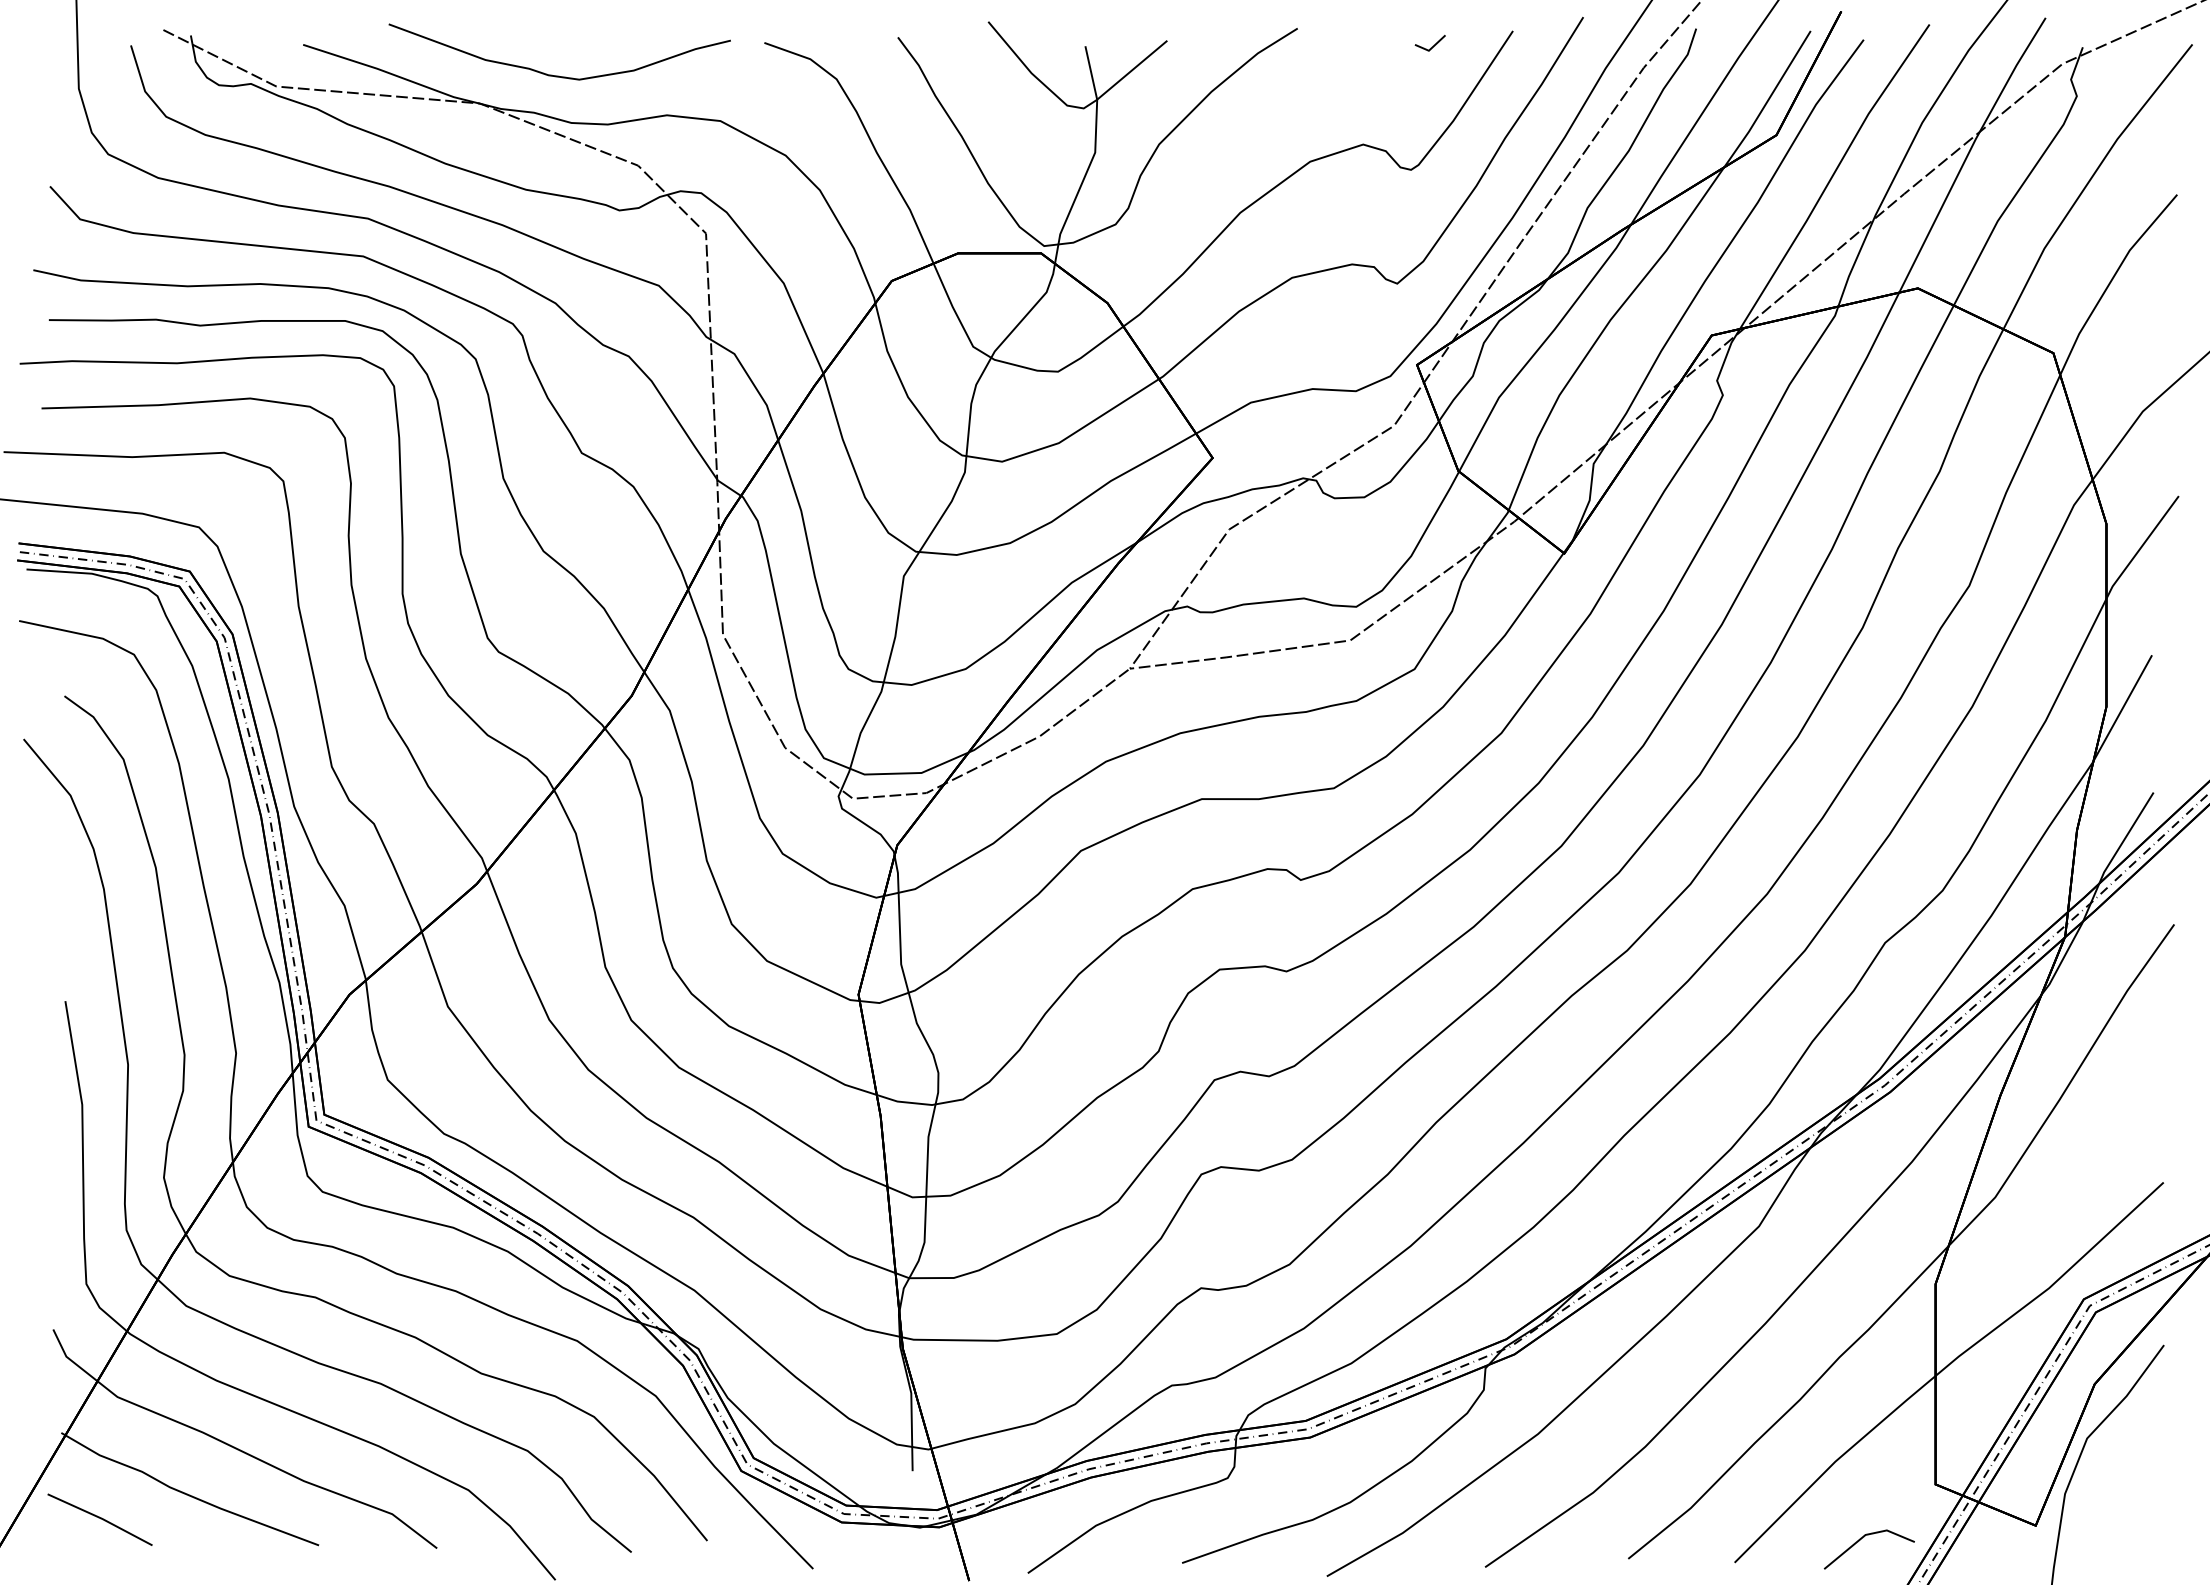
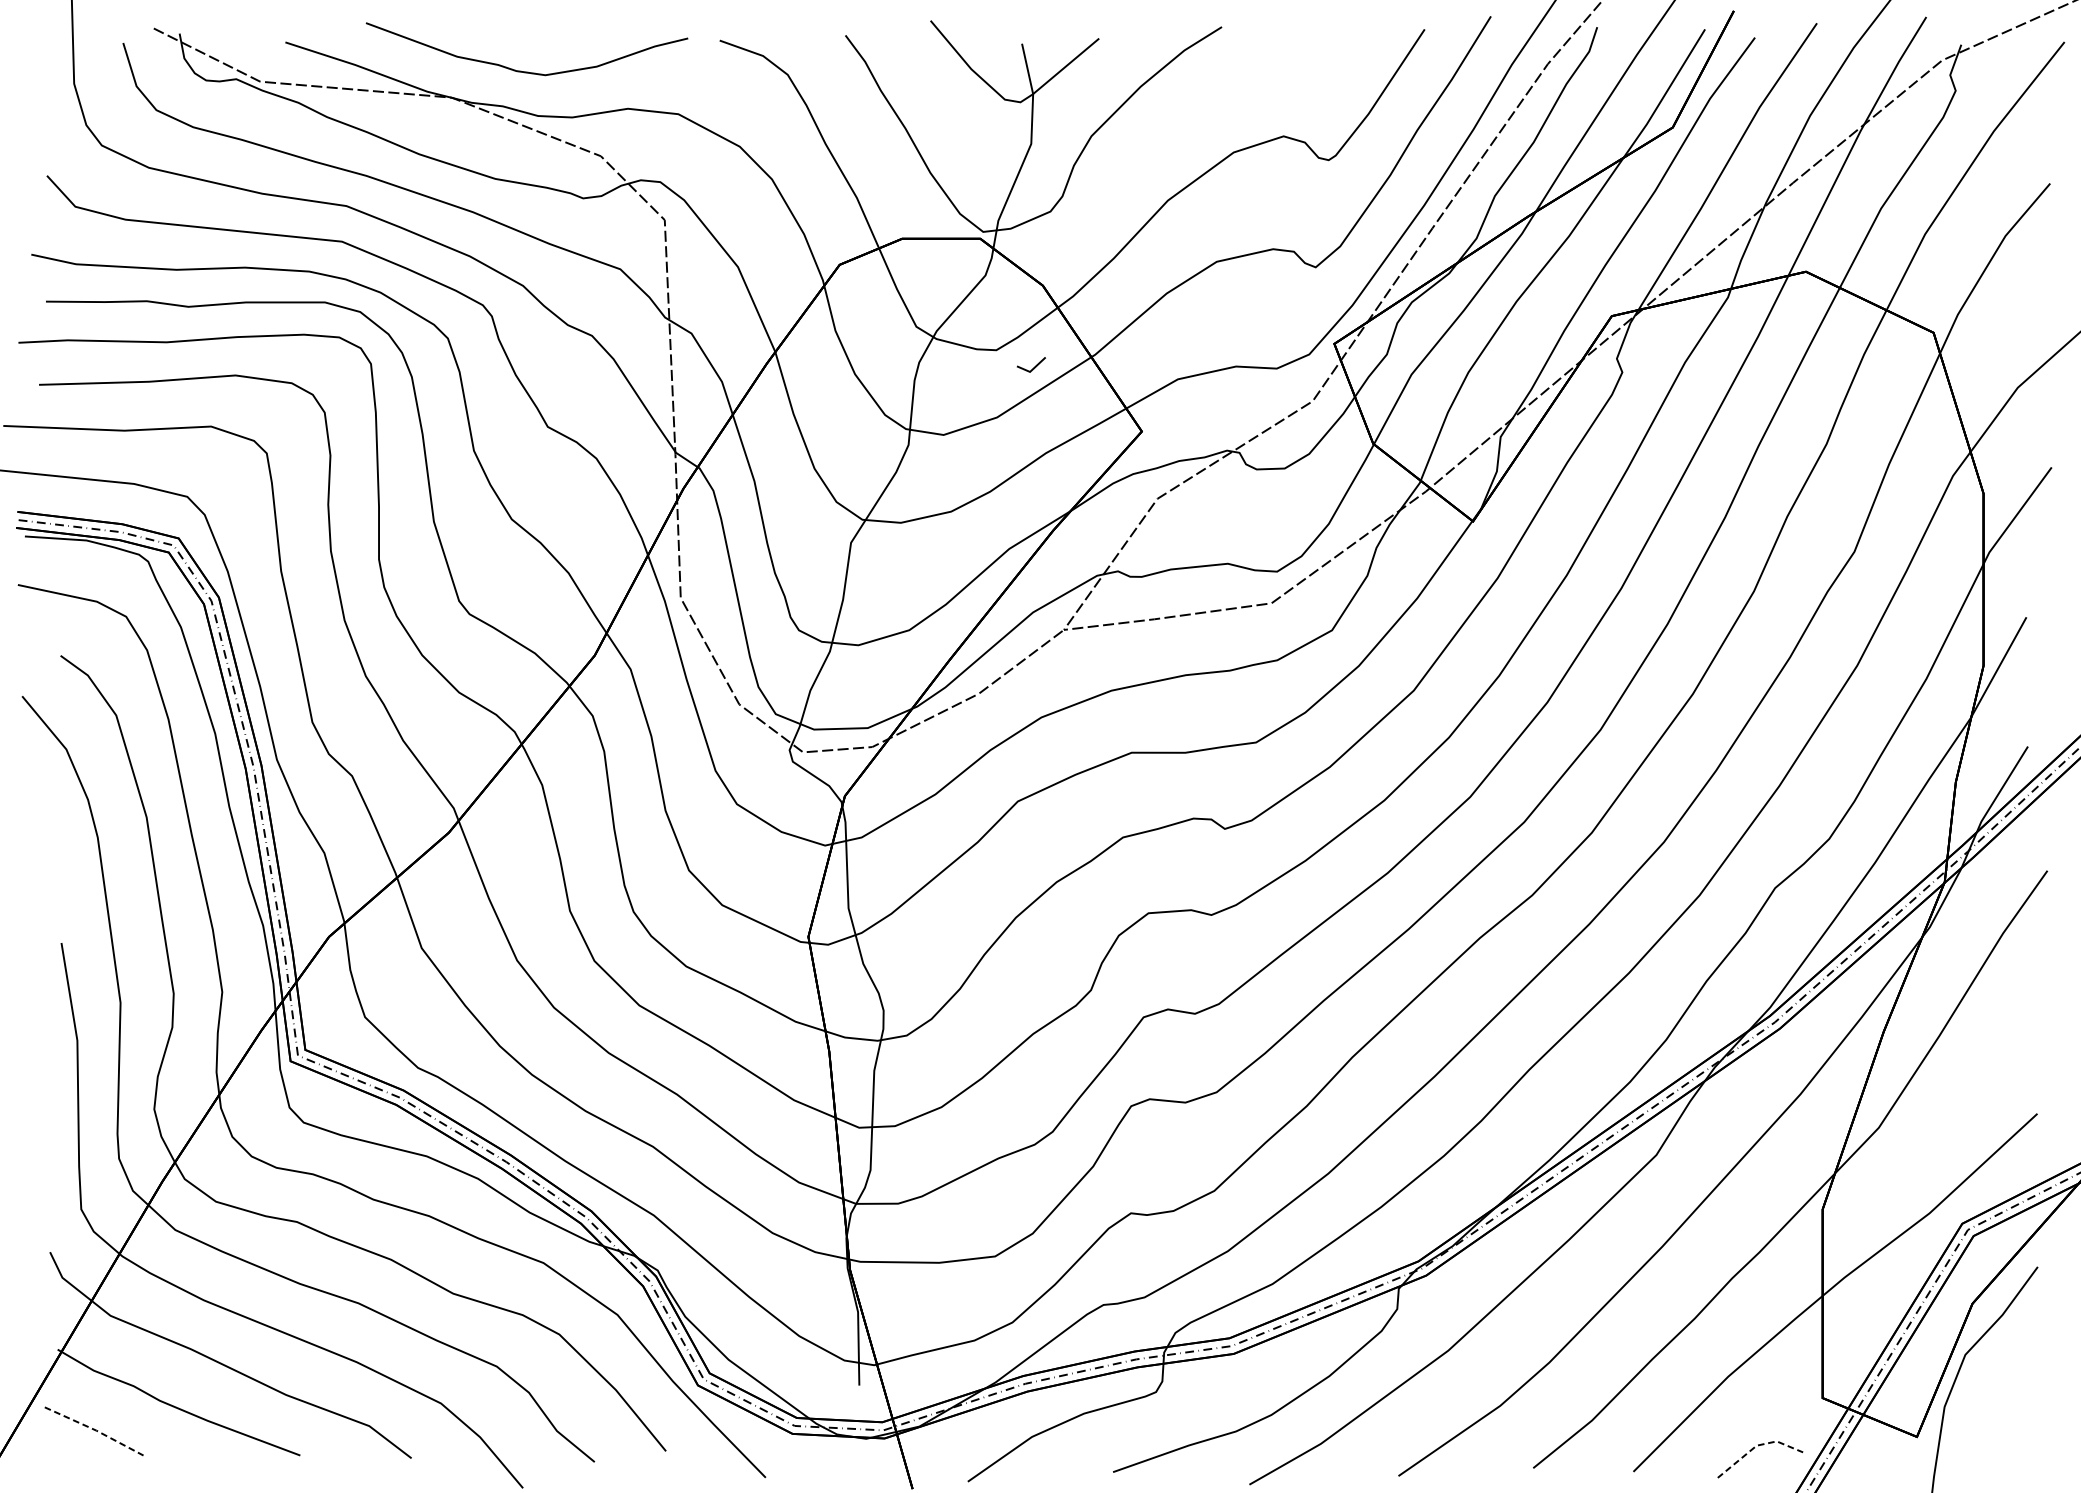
line: (1433, 45) -> (1034, 366), moved
line: (101, 1518) -> (95, 1430), solid -> dashed
line: (1865, 1534) -> (1756, 1445), solid -> dashed

